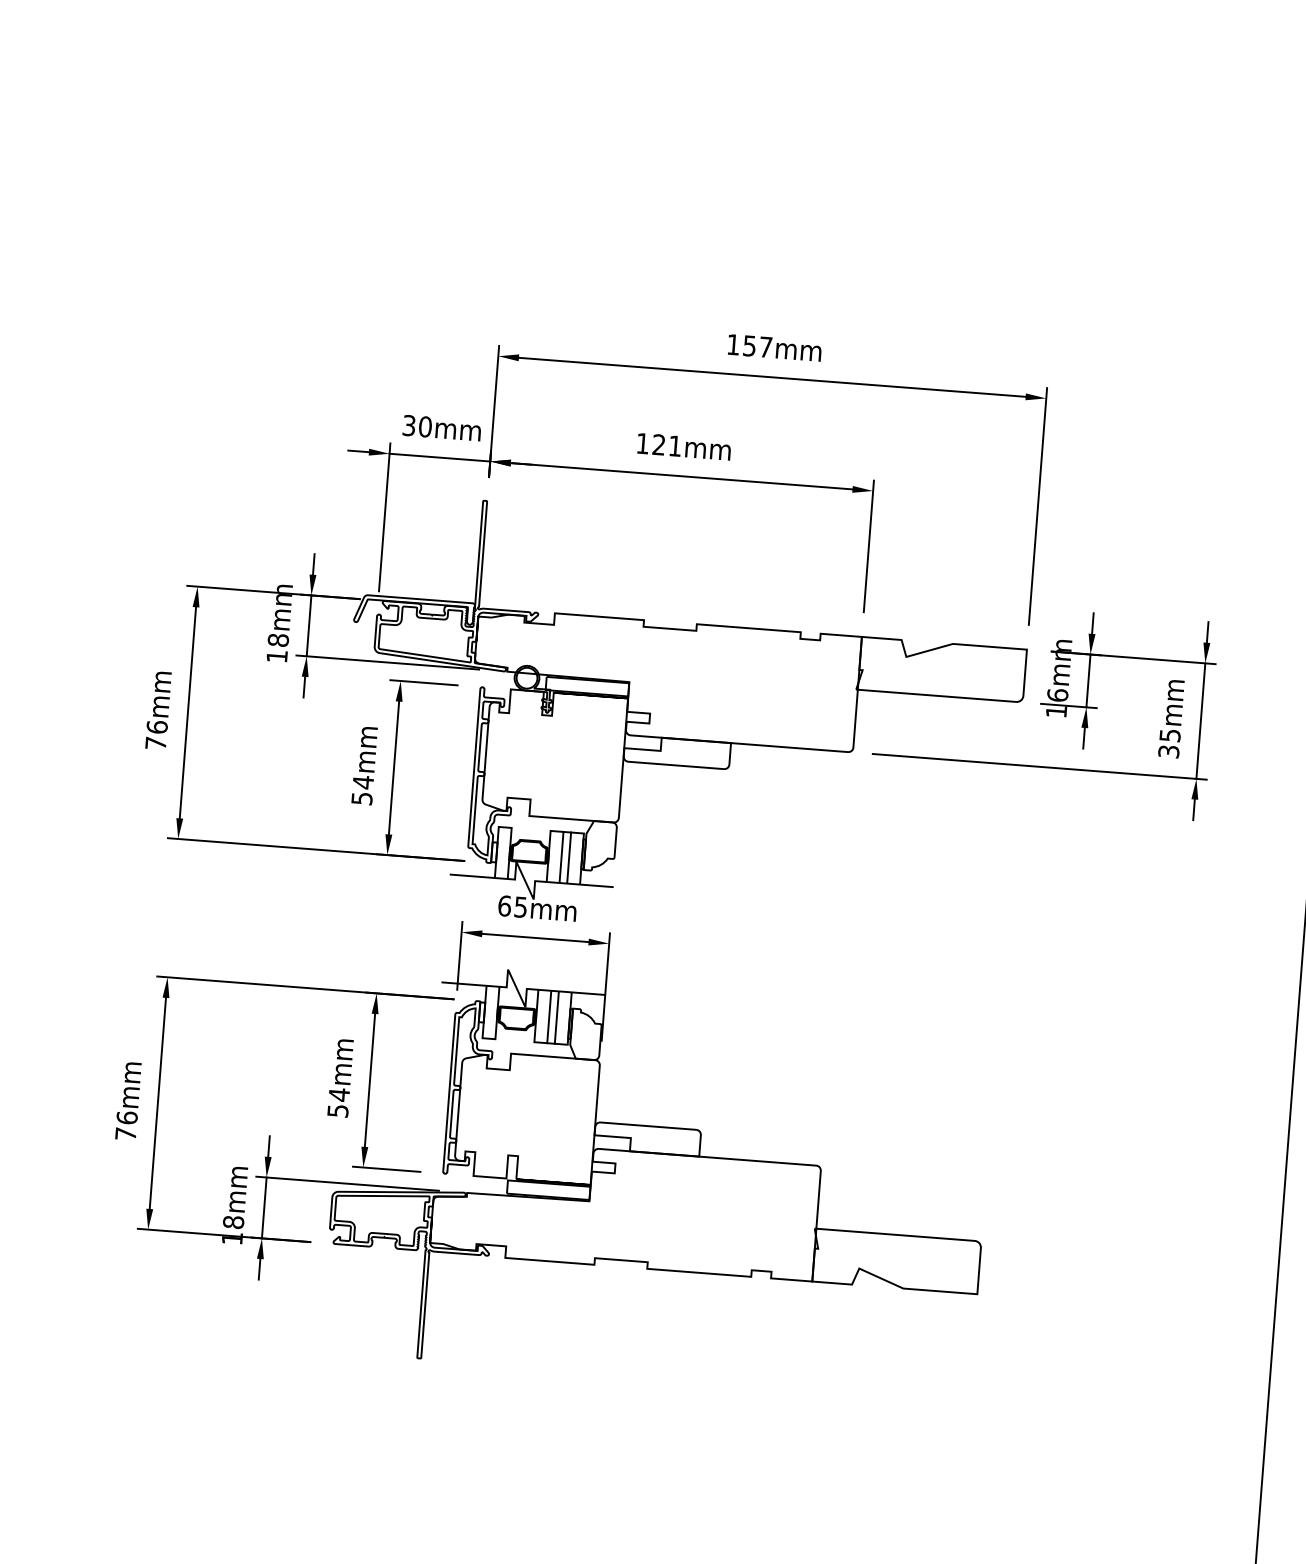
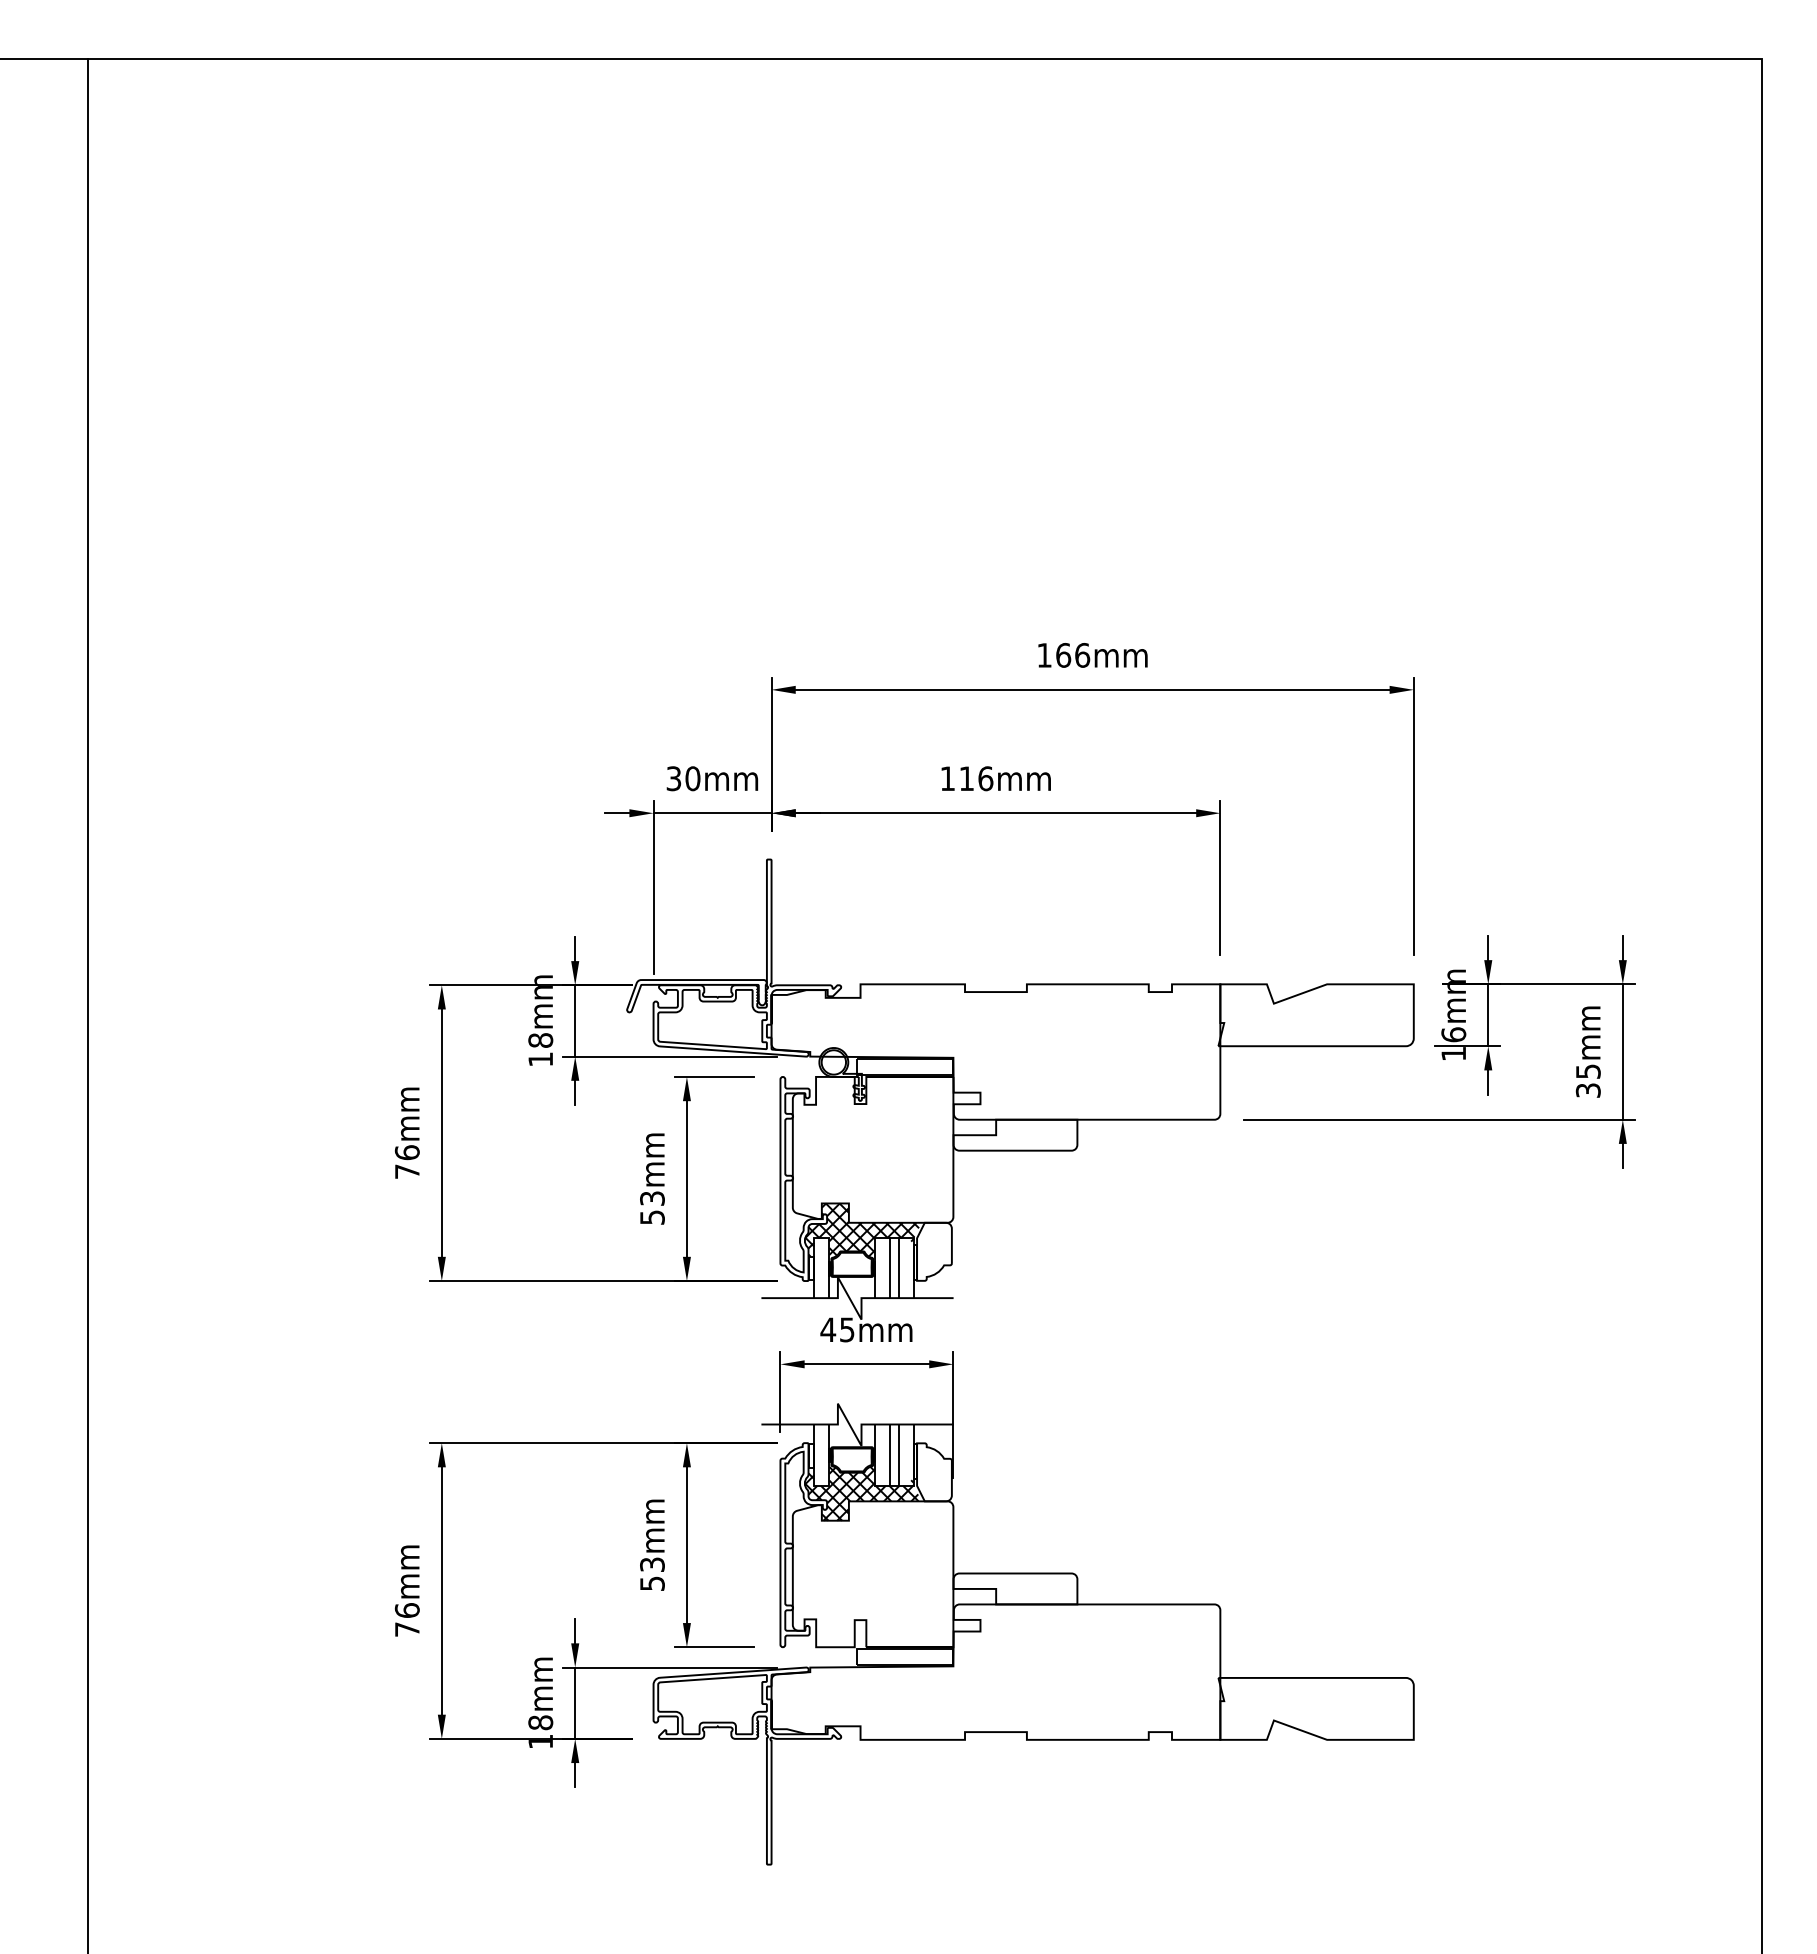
text: (758, 346) -> (1073, 655), 157mm -> 166mm
text: (667, 445) -> (976, 778), 121mm -> 116mm
text: (363, 782) -> (652, 1198), 54mm -> 53mm
hatch: (540, 825) -> (862, 1232), added
text: (504, 905) -> (828, 1329), 65mm -> 45mm
hatch: (522, 1047) -> (861, 1493), added
text: (339, 1094) -> (652, 1564), 54mm -> 53mm

